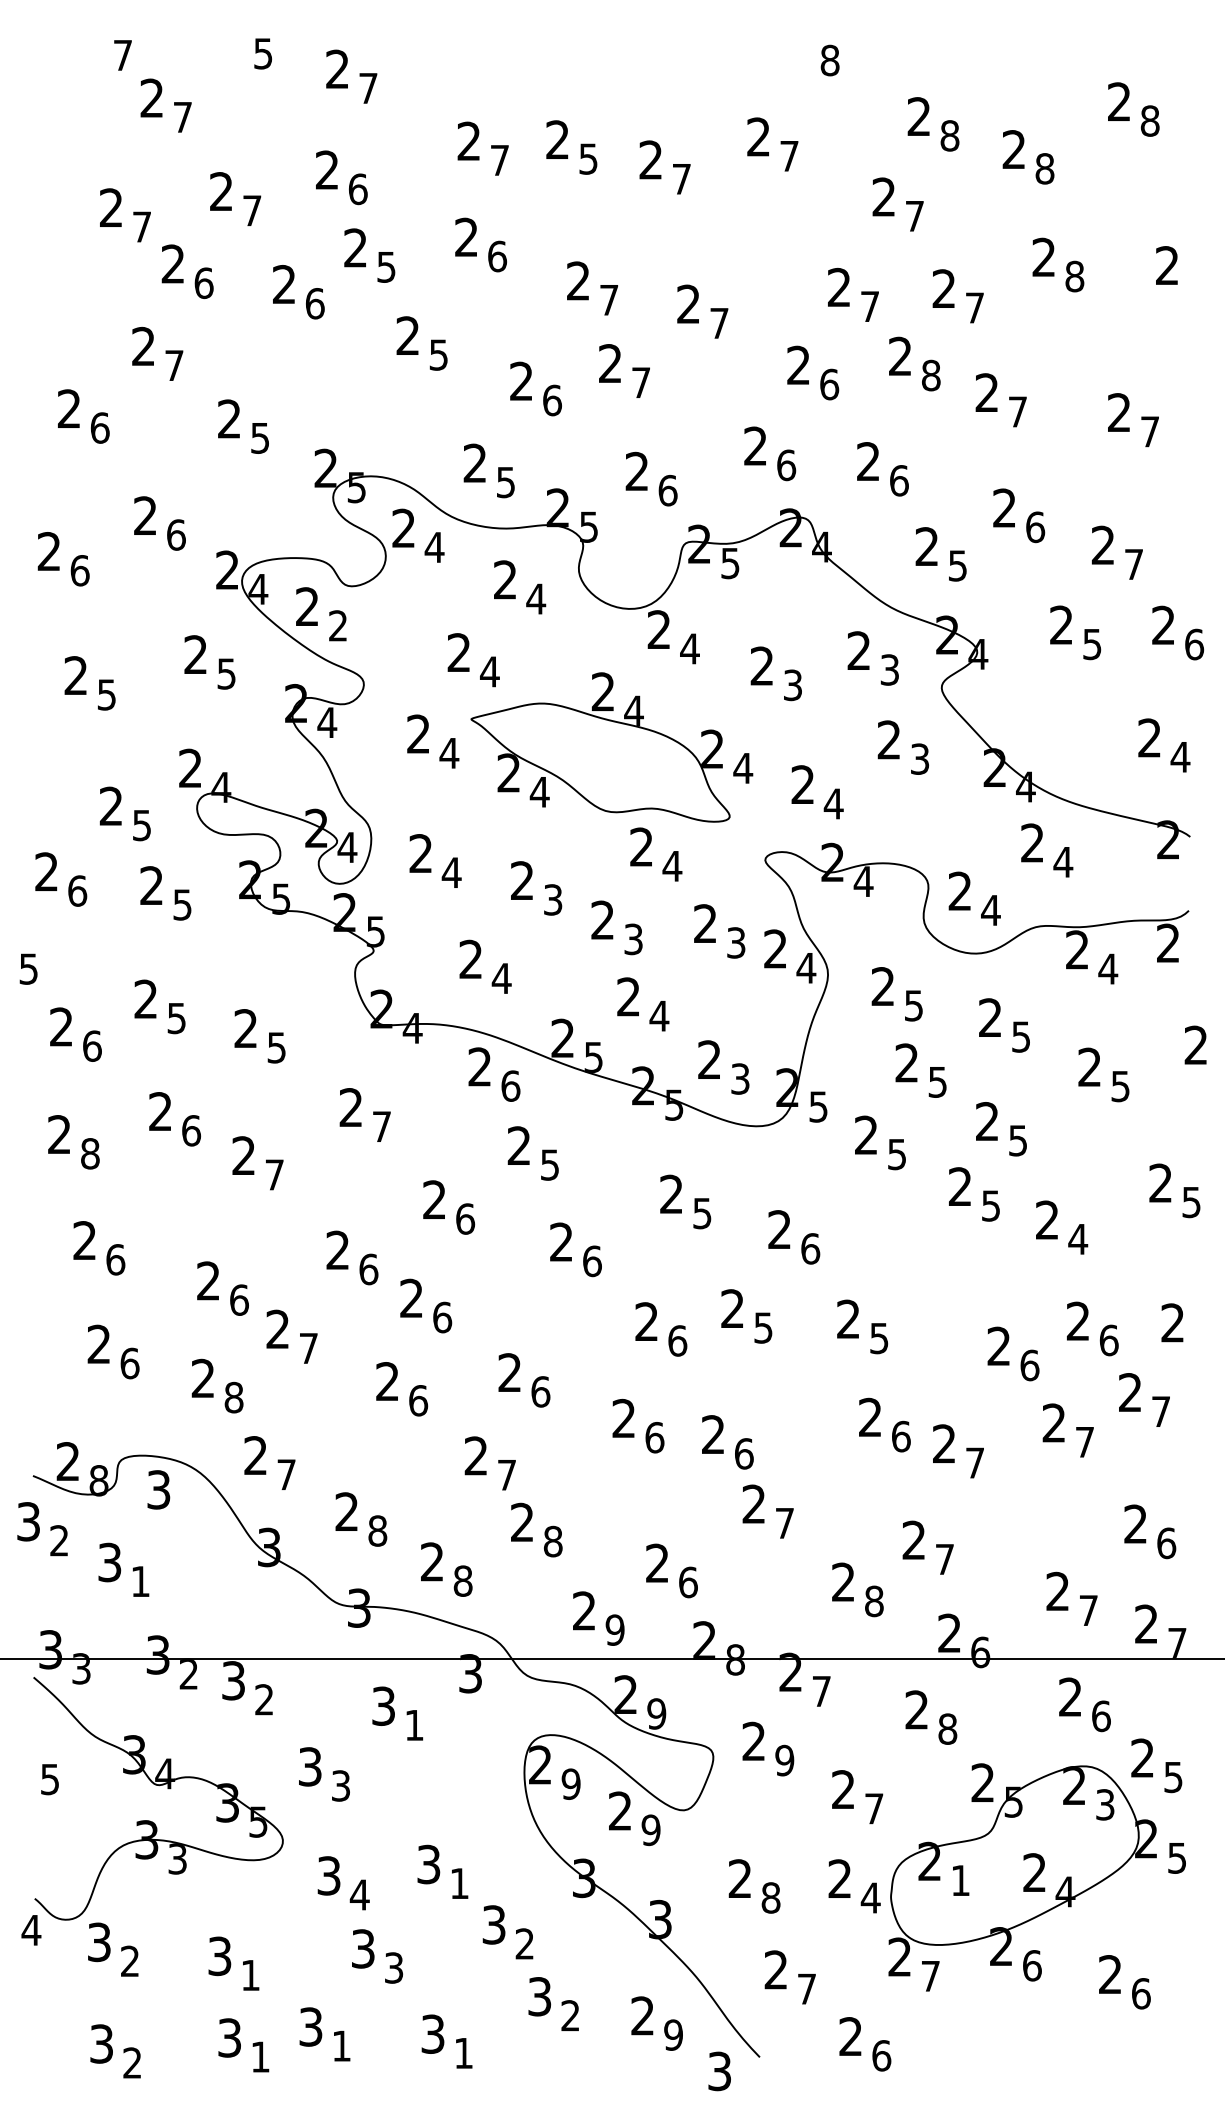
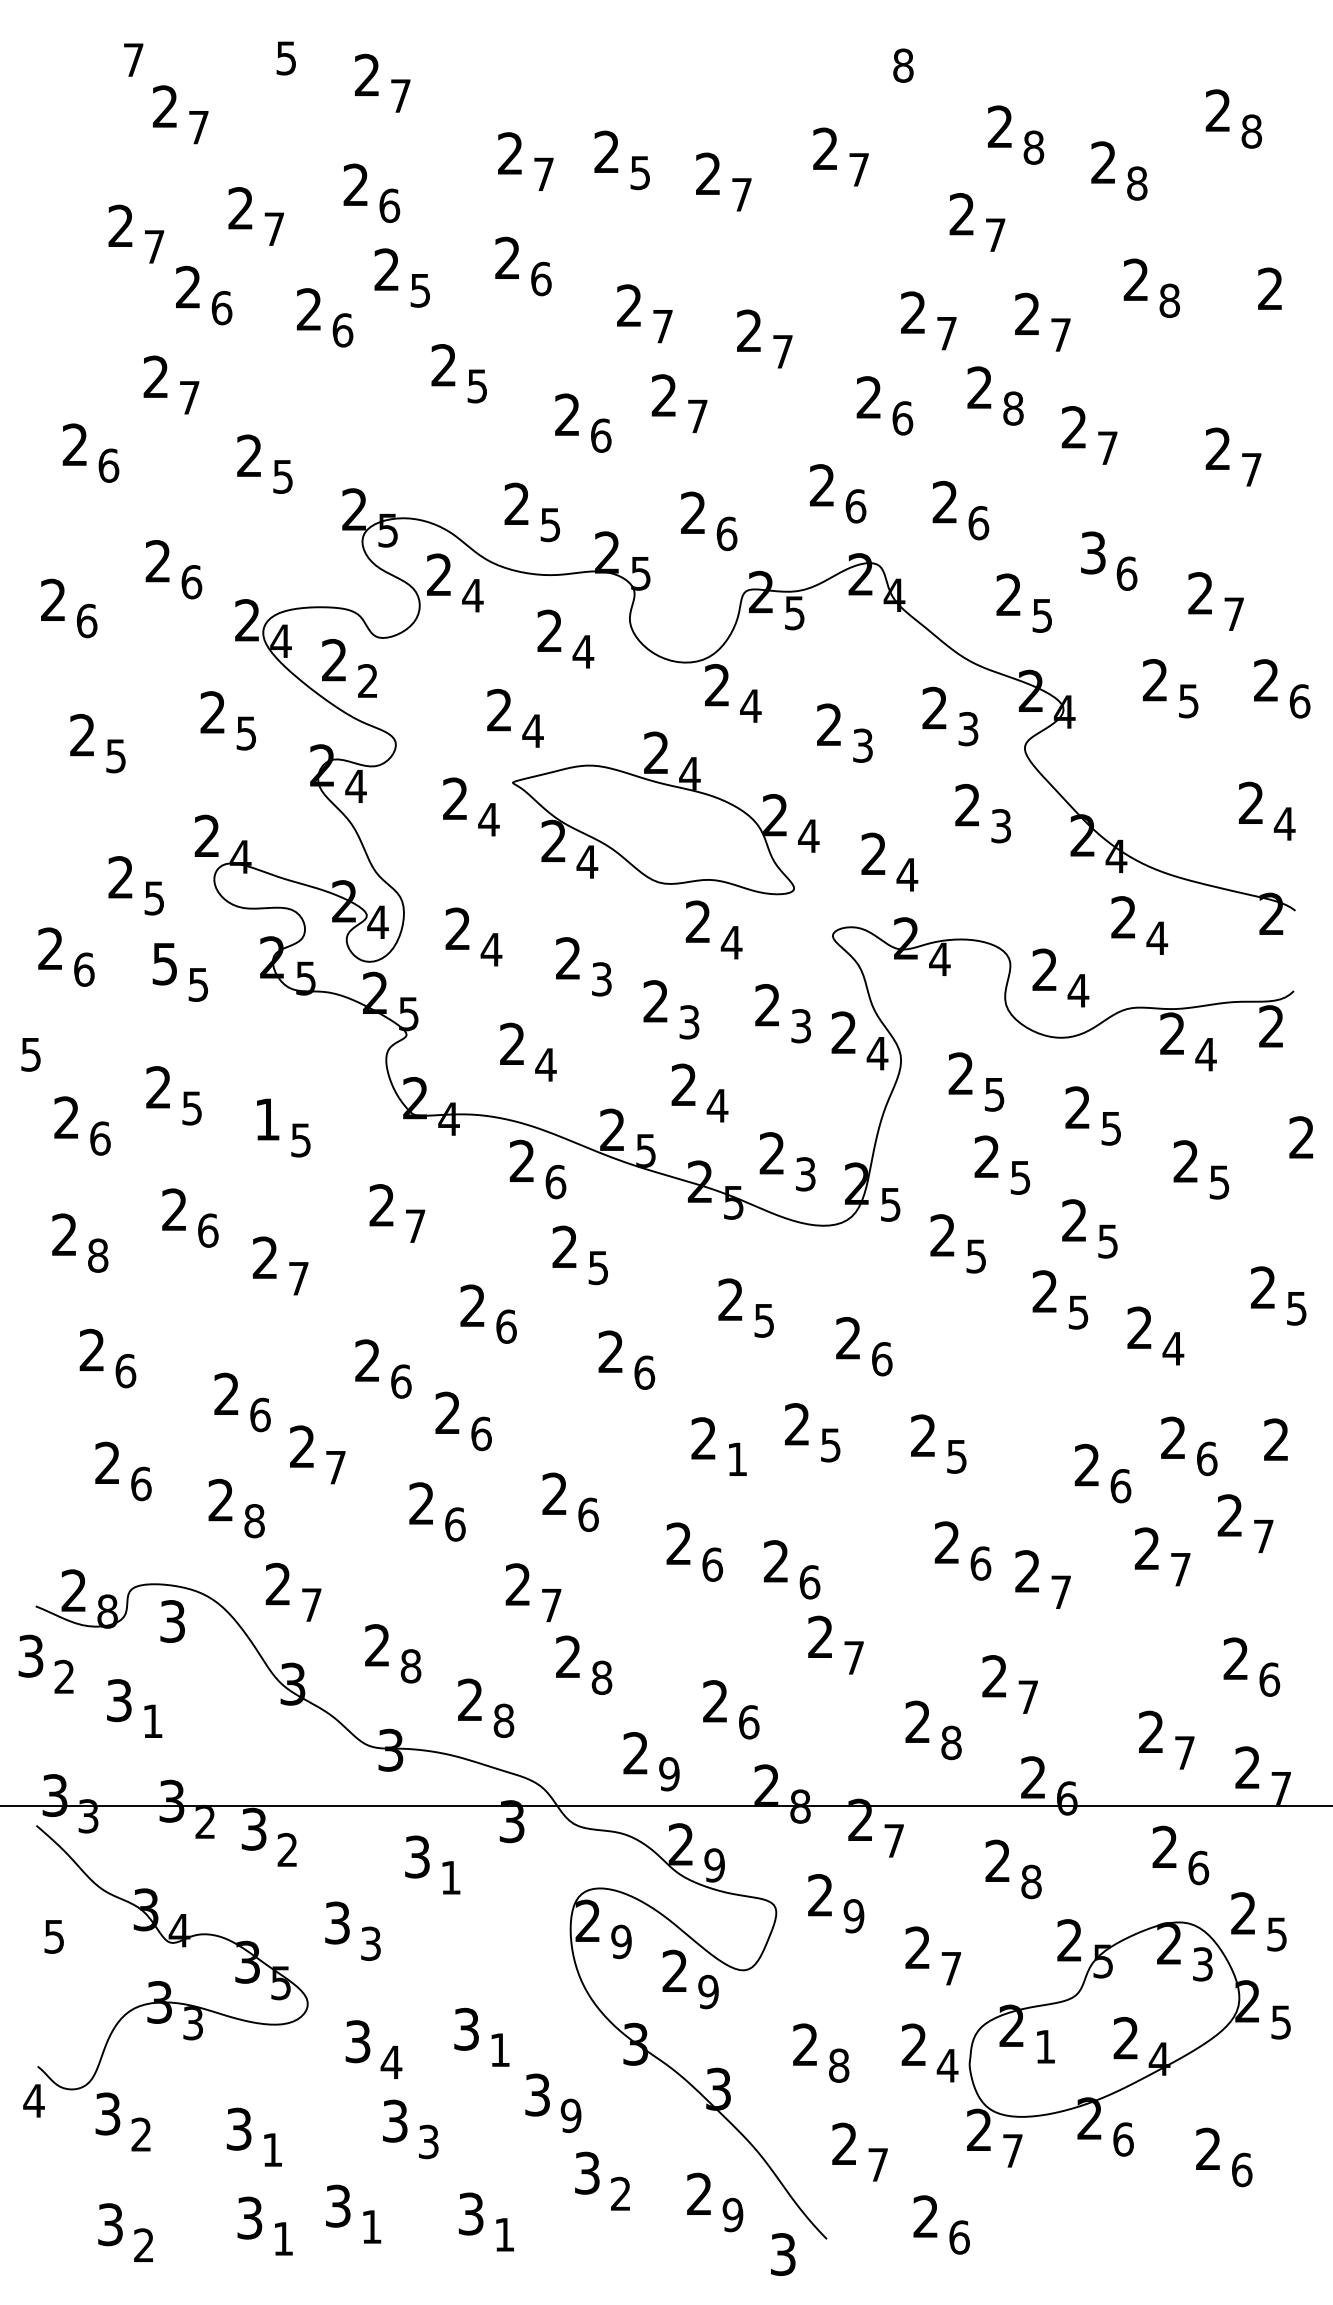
text: (1004, 507) -> (1093, 552), 2 -> 3
text: (151, 885) -> (164, 963), 2 -> 5
text: (245, 1028) -> (267, 1119), 2 -> 1
text: (677, 1341) -> (737, 1459), 6 -> 1
text: (524, 1943) -> (570, 2115), 2 -> 9

